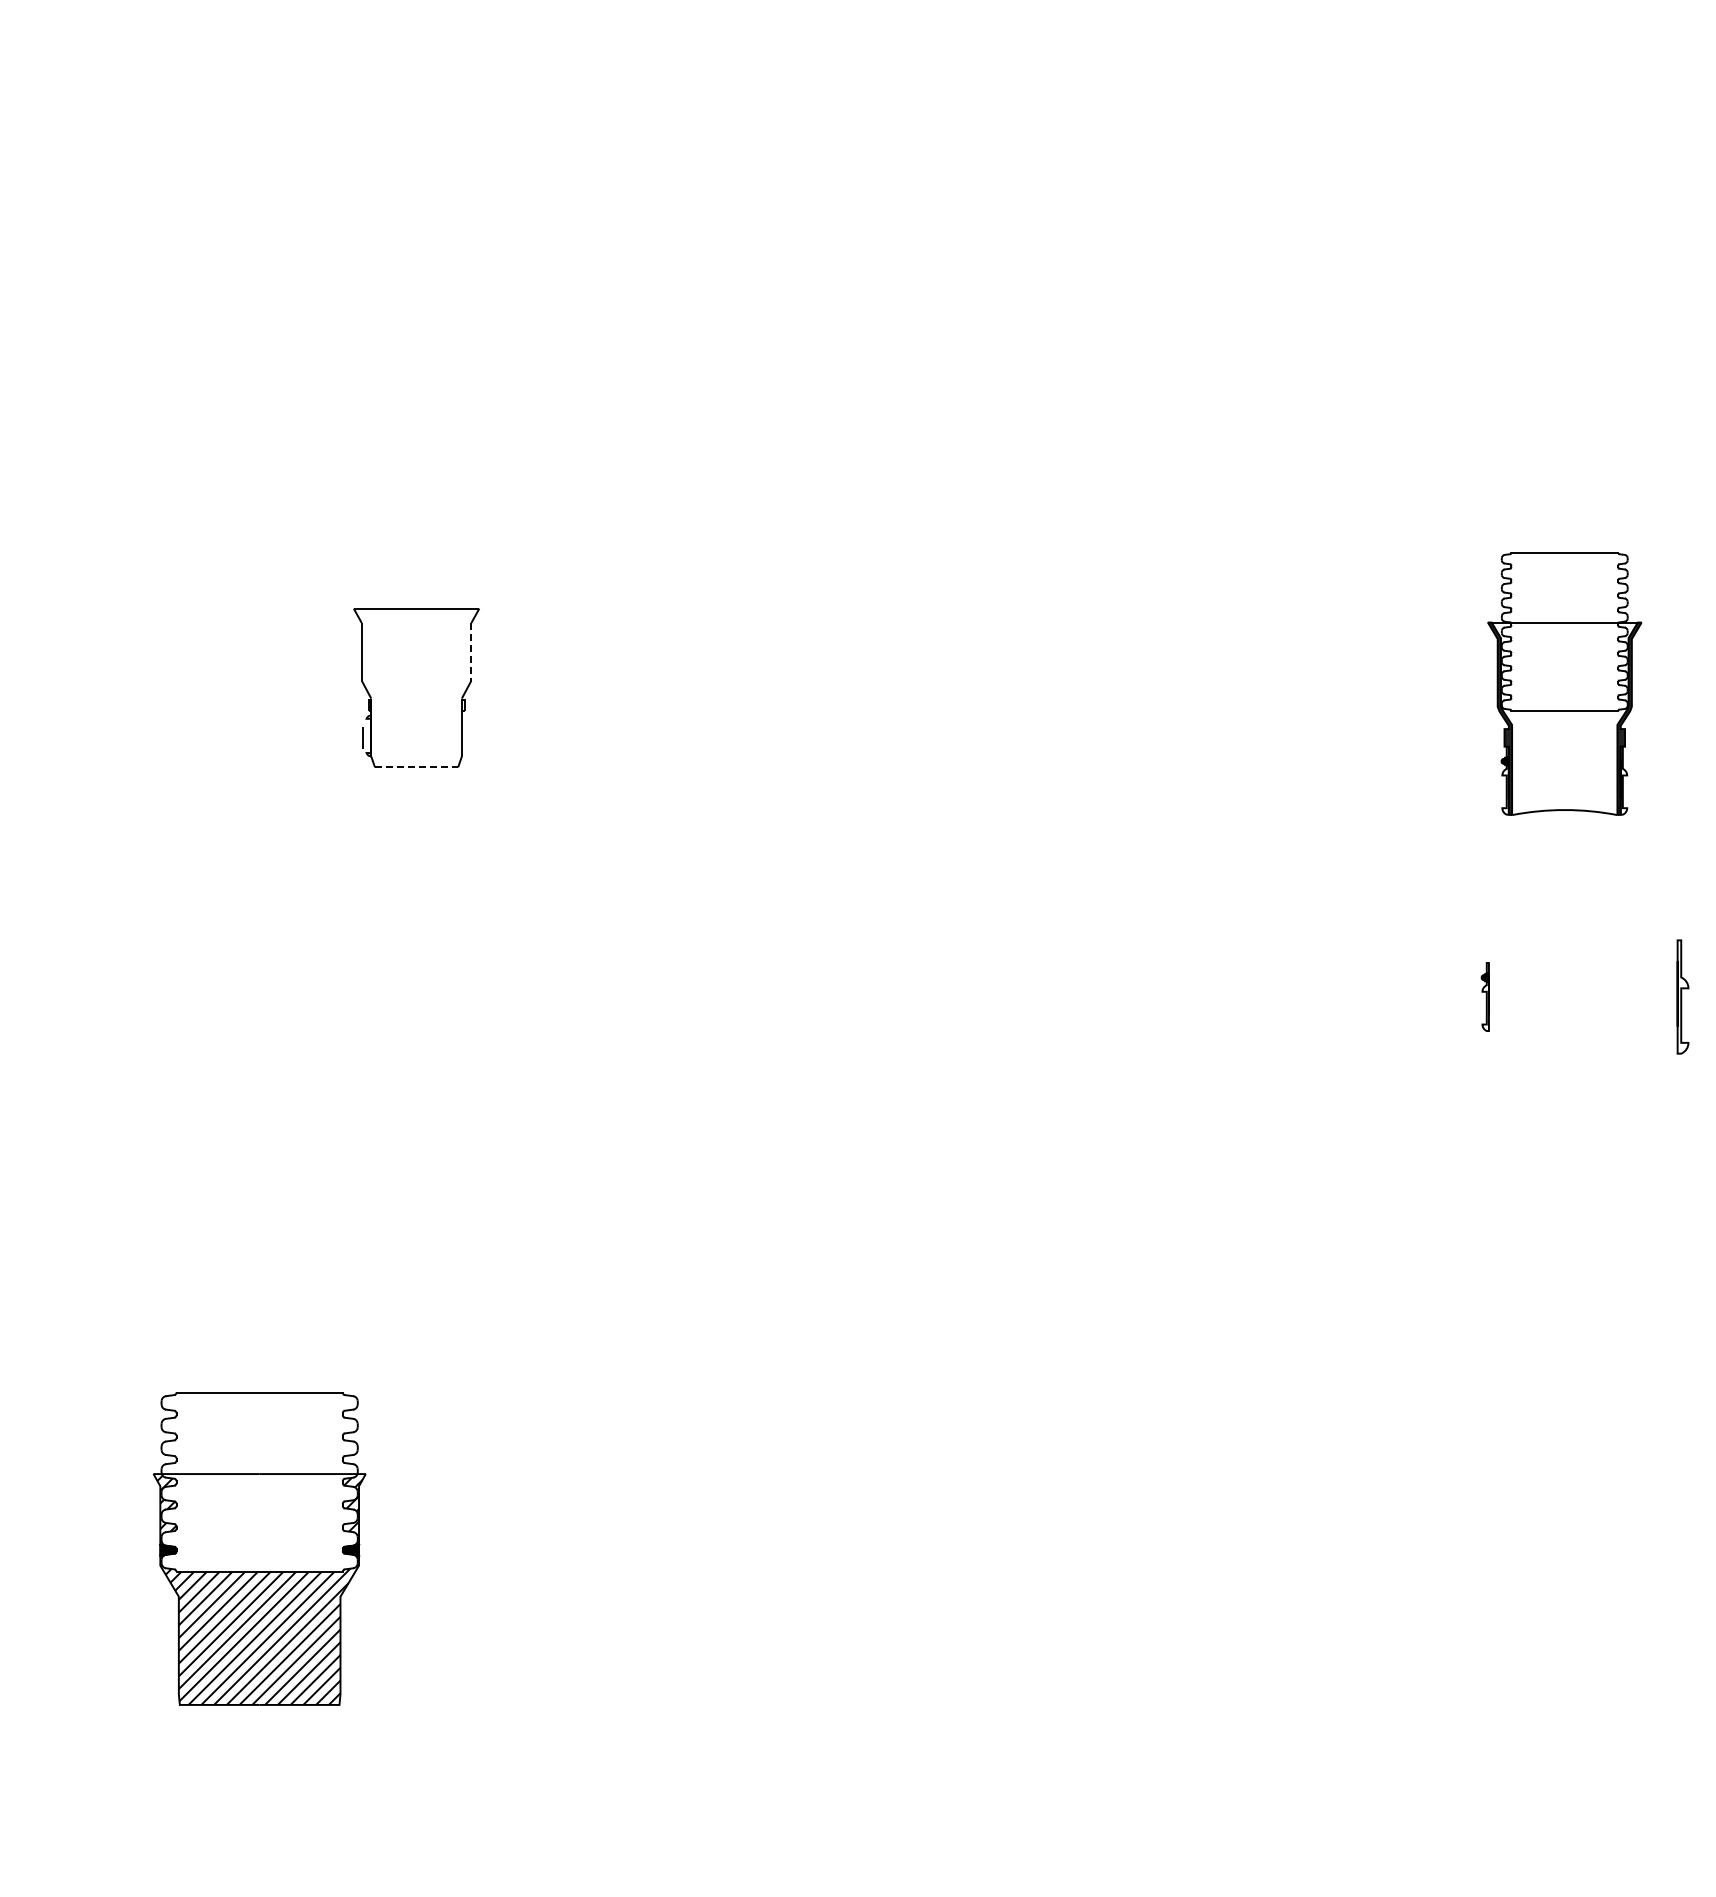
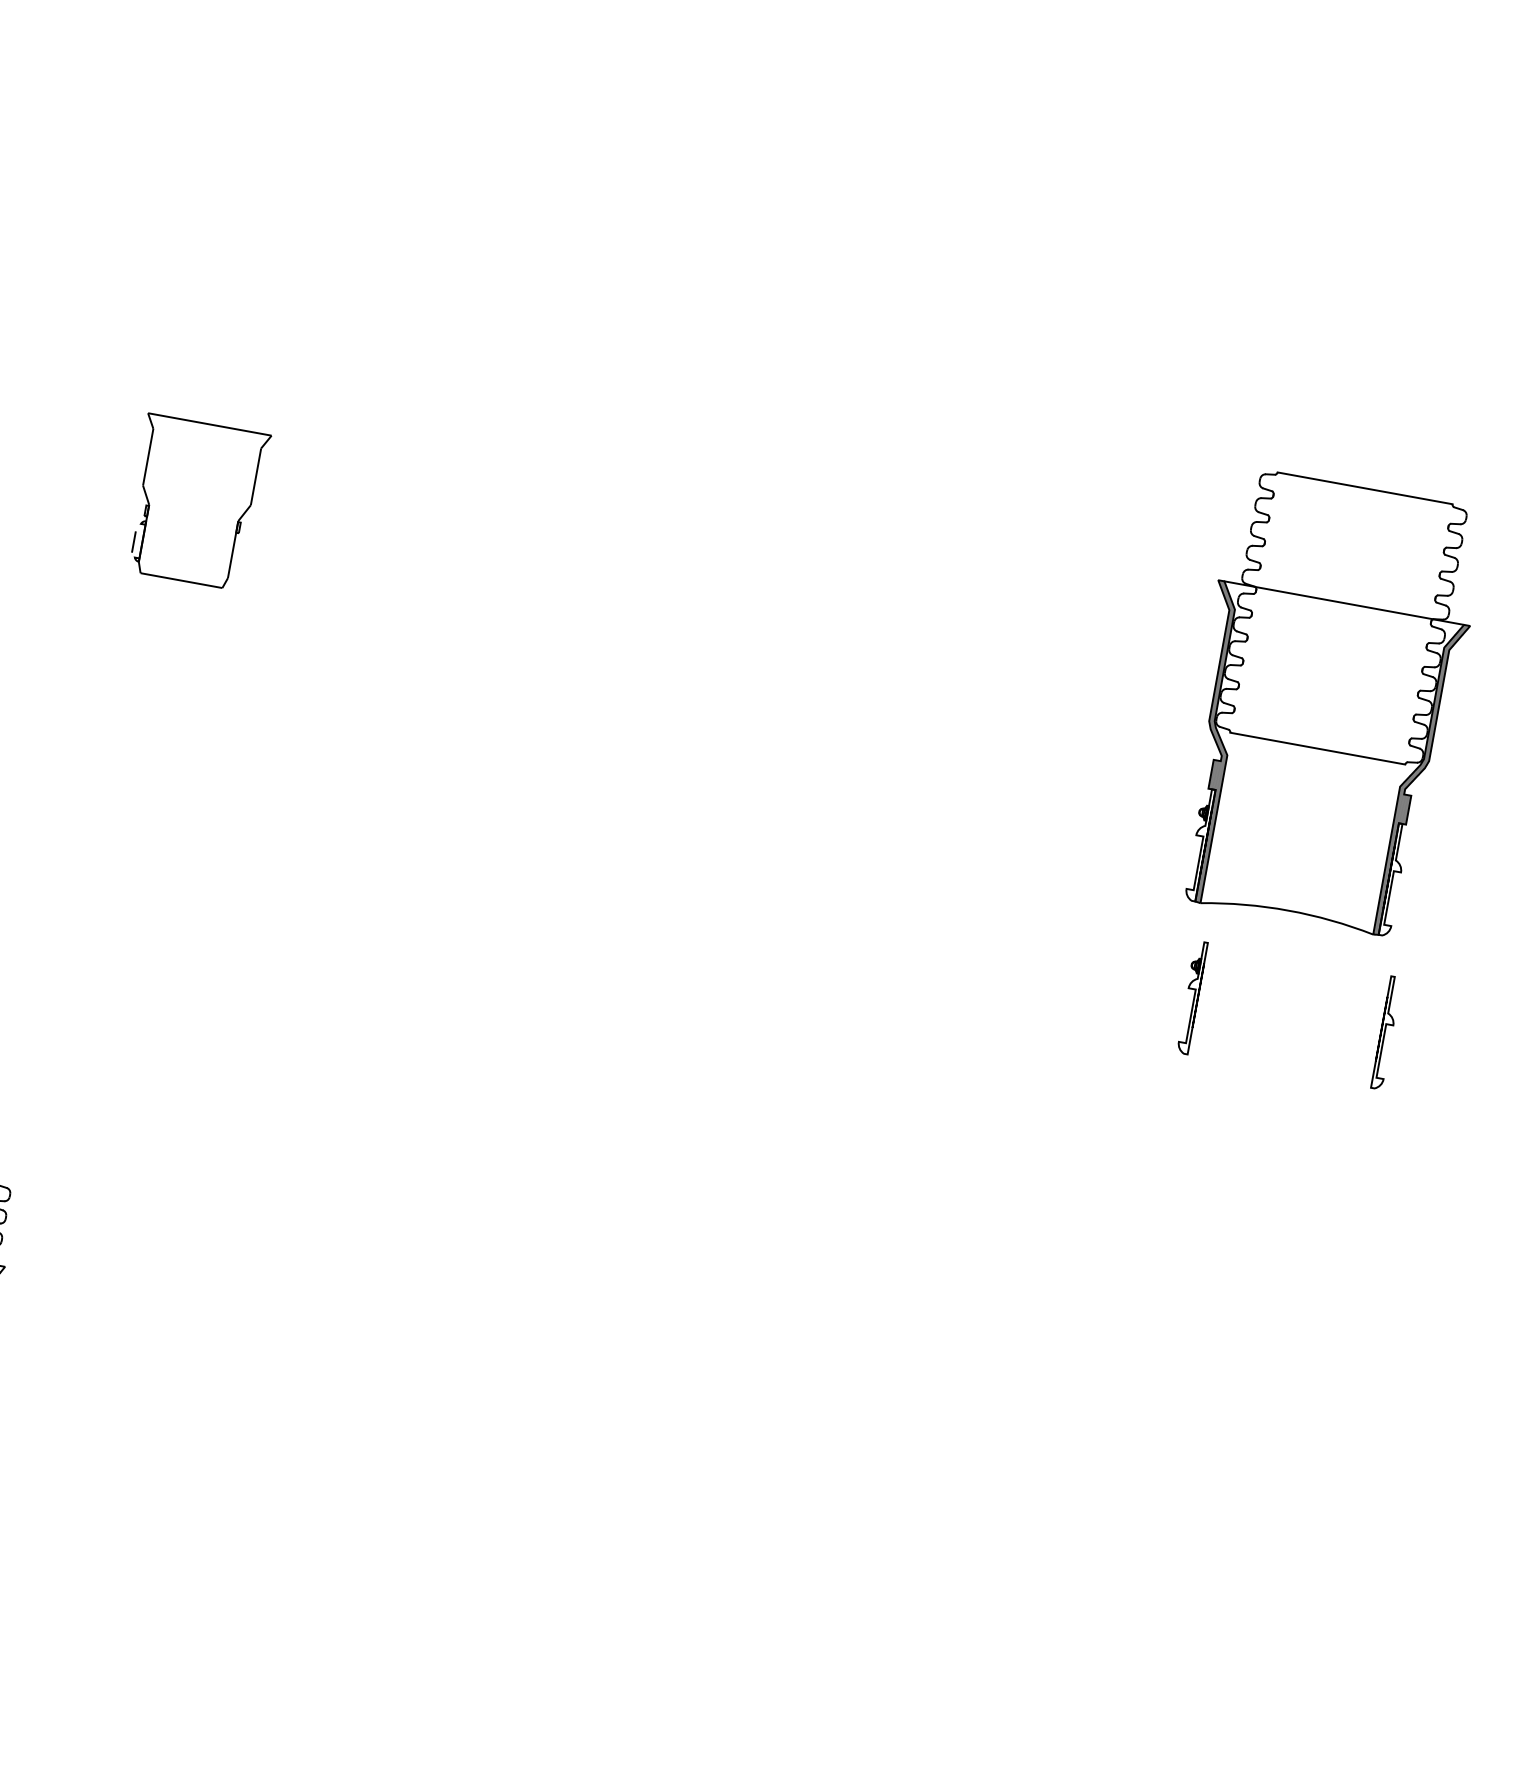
line: (471, 651) -> (256, 476), dashed -> solid
part: (1564, 683) -> (1325, 703), size x1.67
line: (416, 767) -> (181, 580), dashed -> solid
part: (1485, 996) -> (1192, 997), size x1.67

